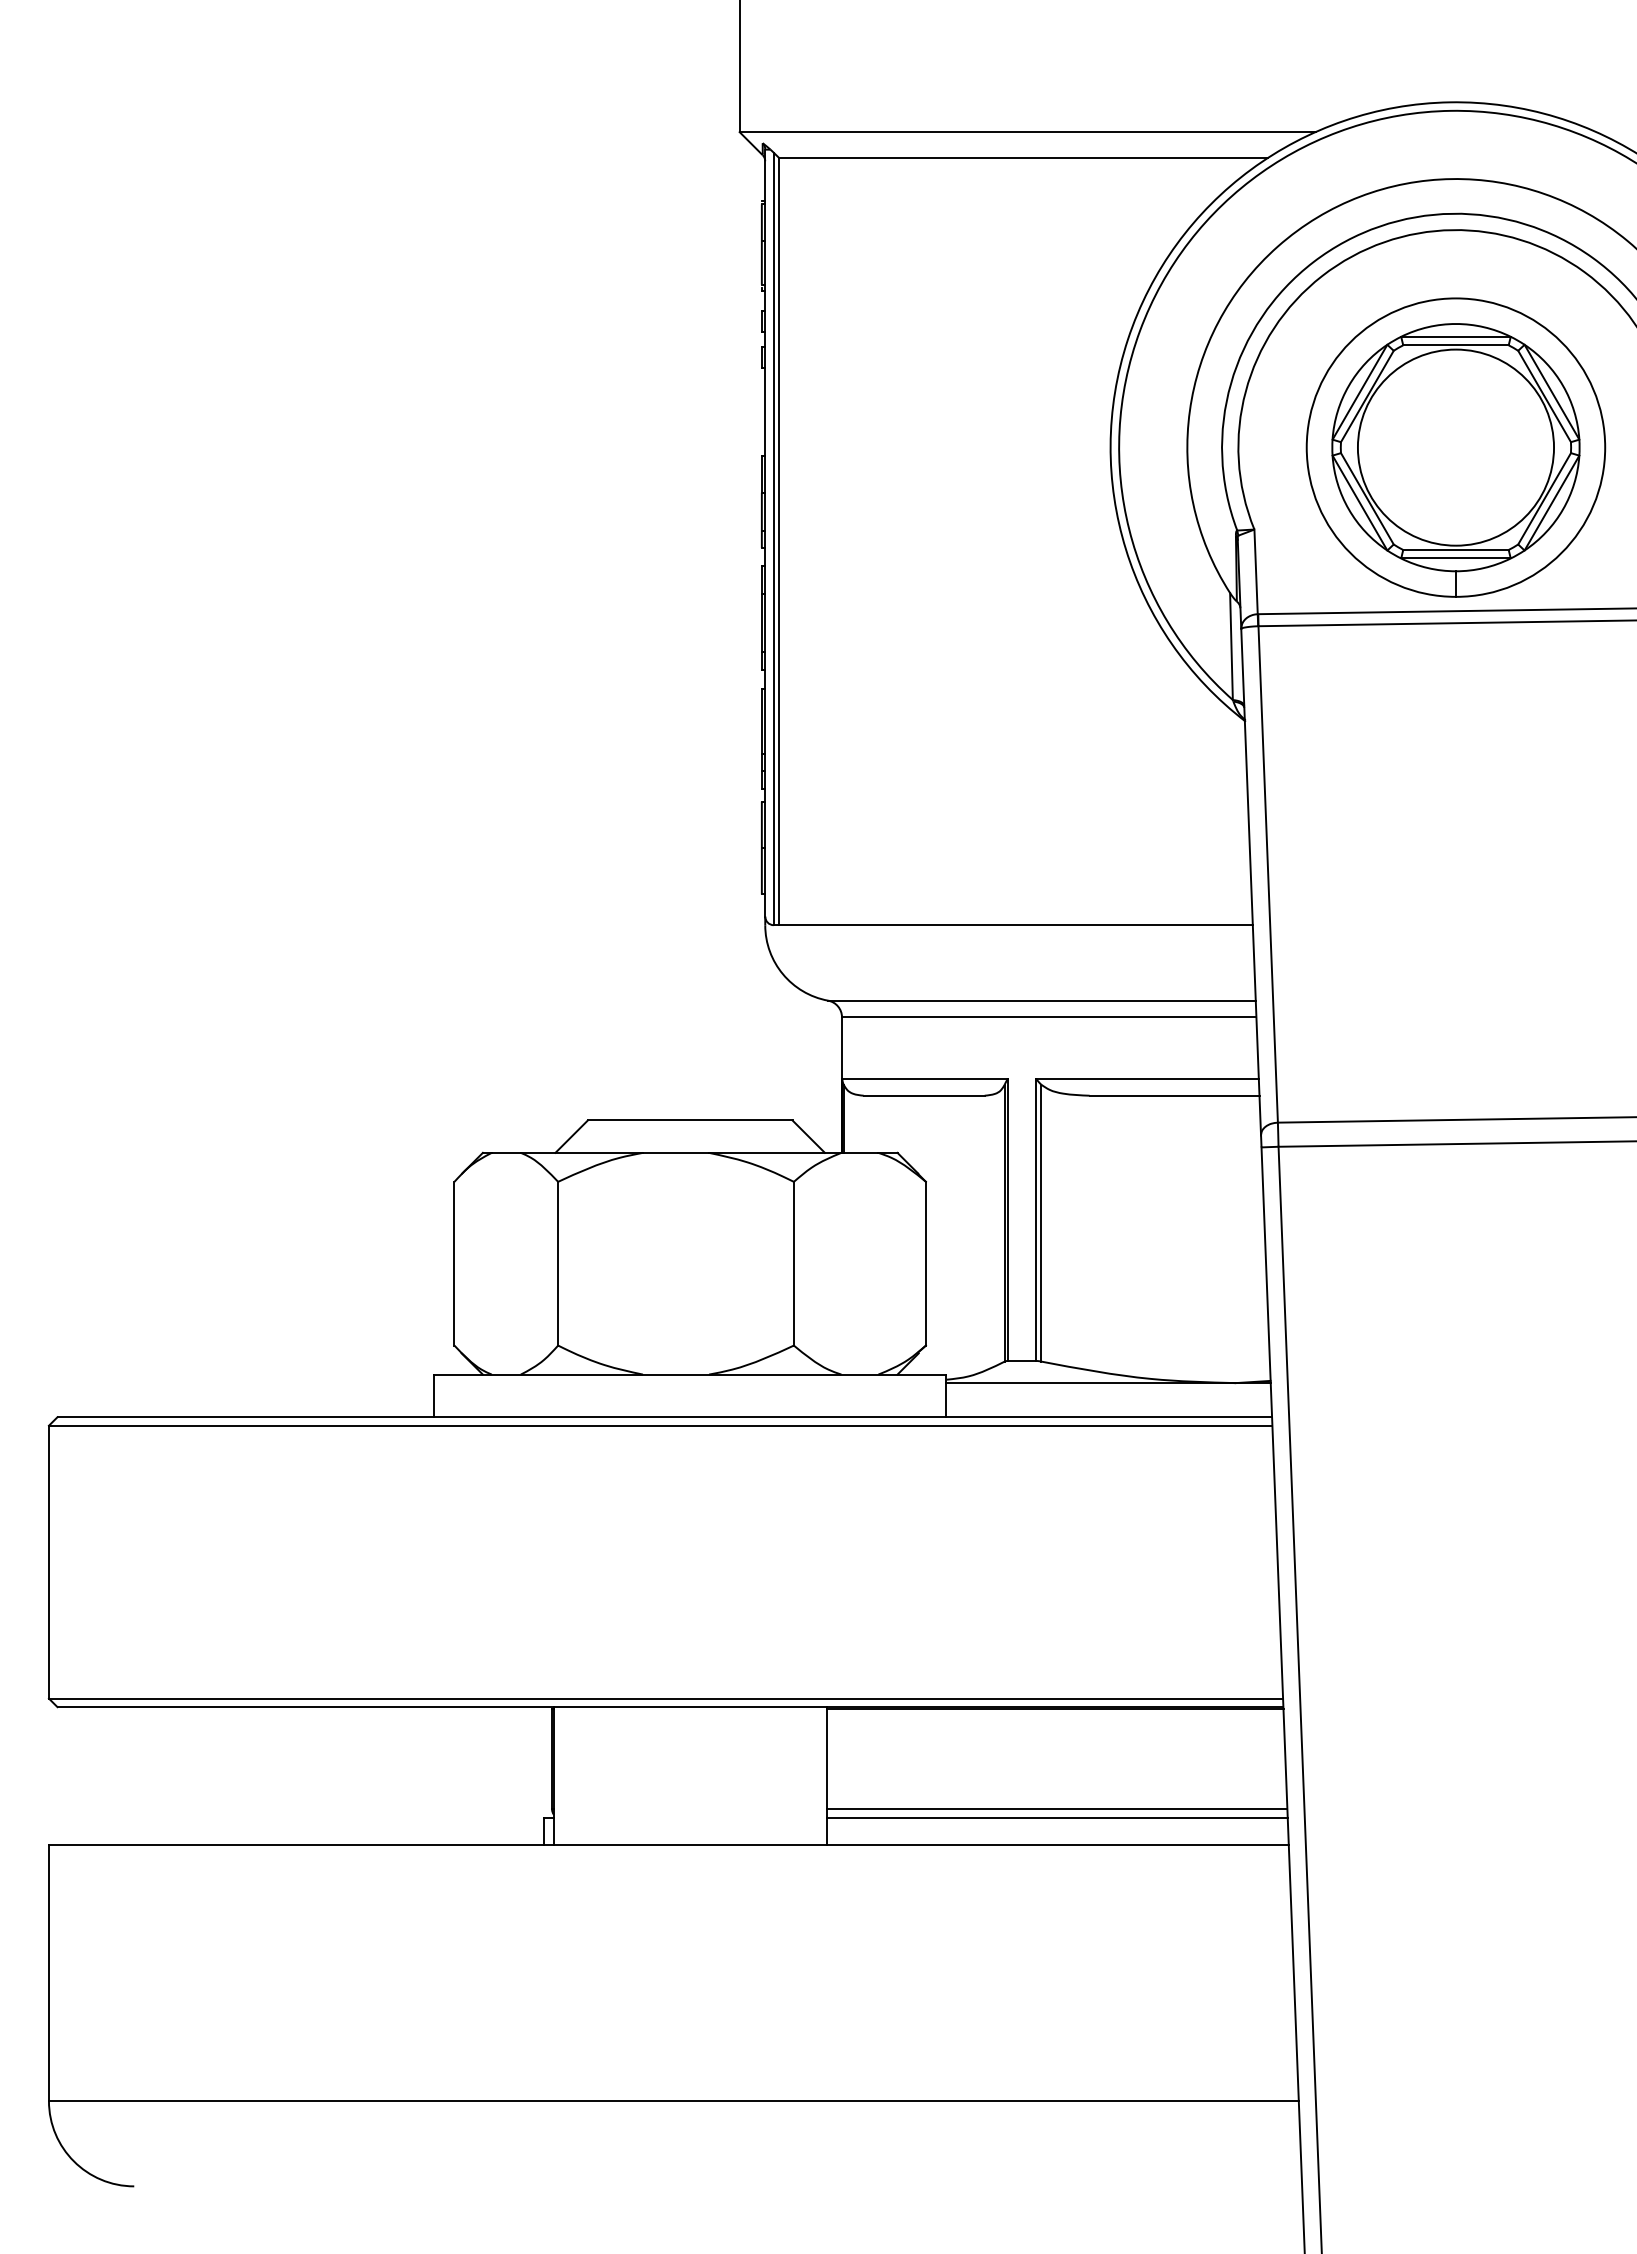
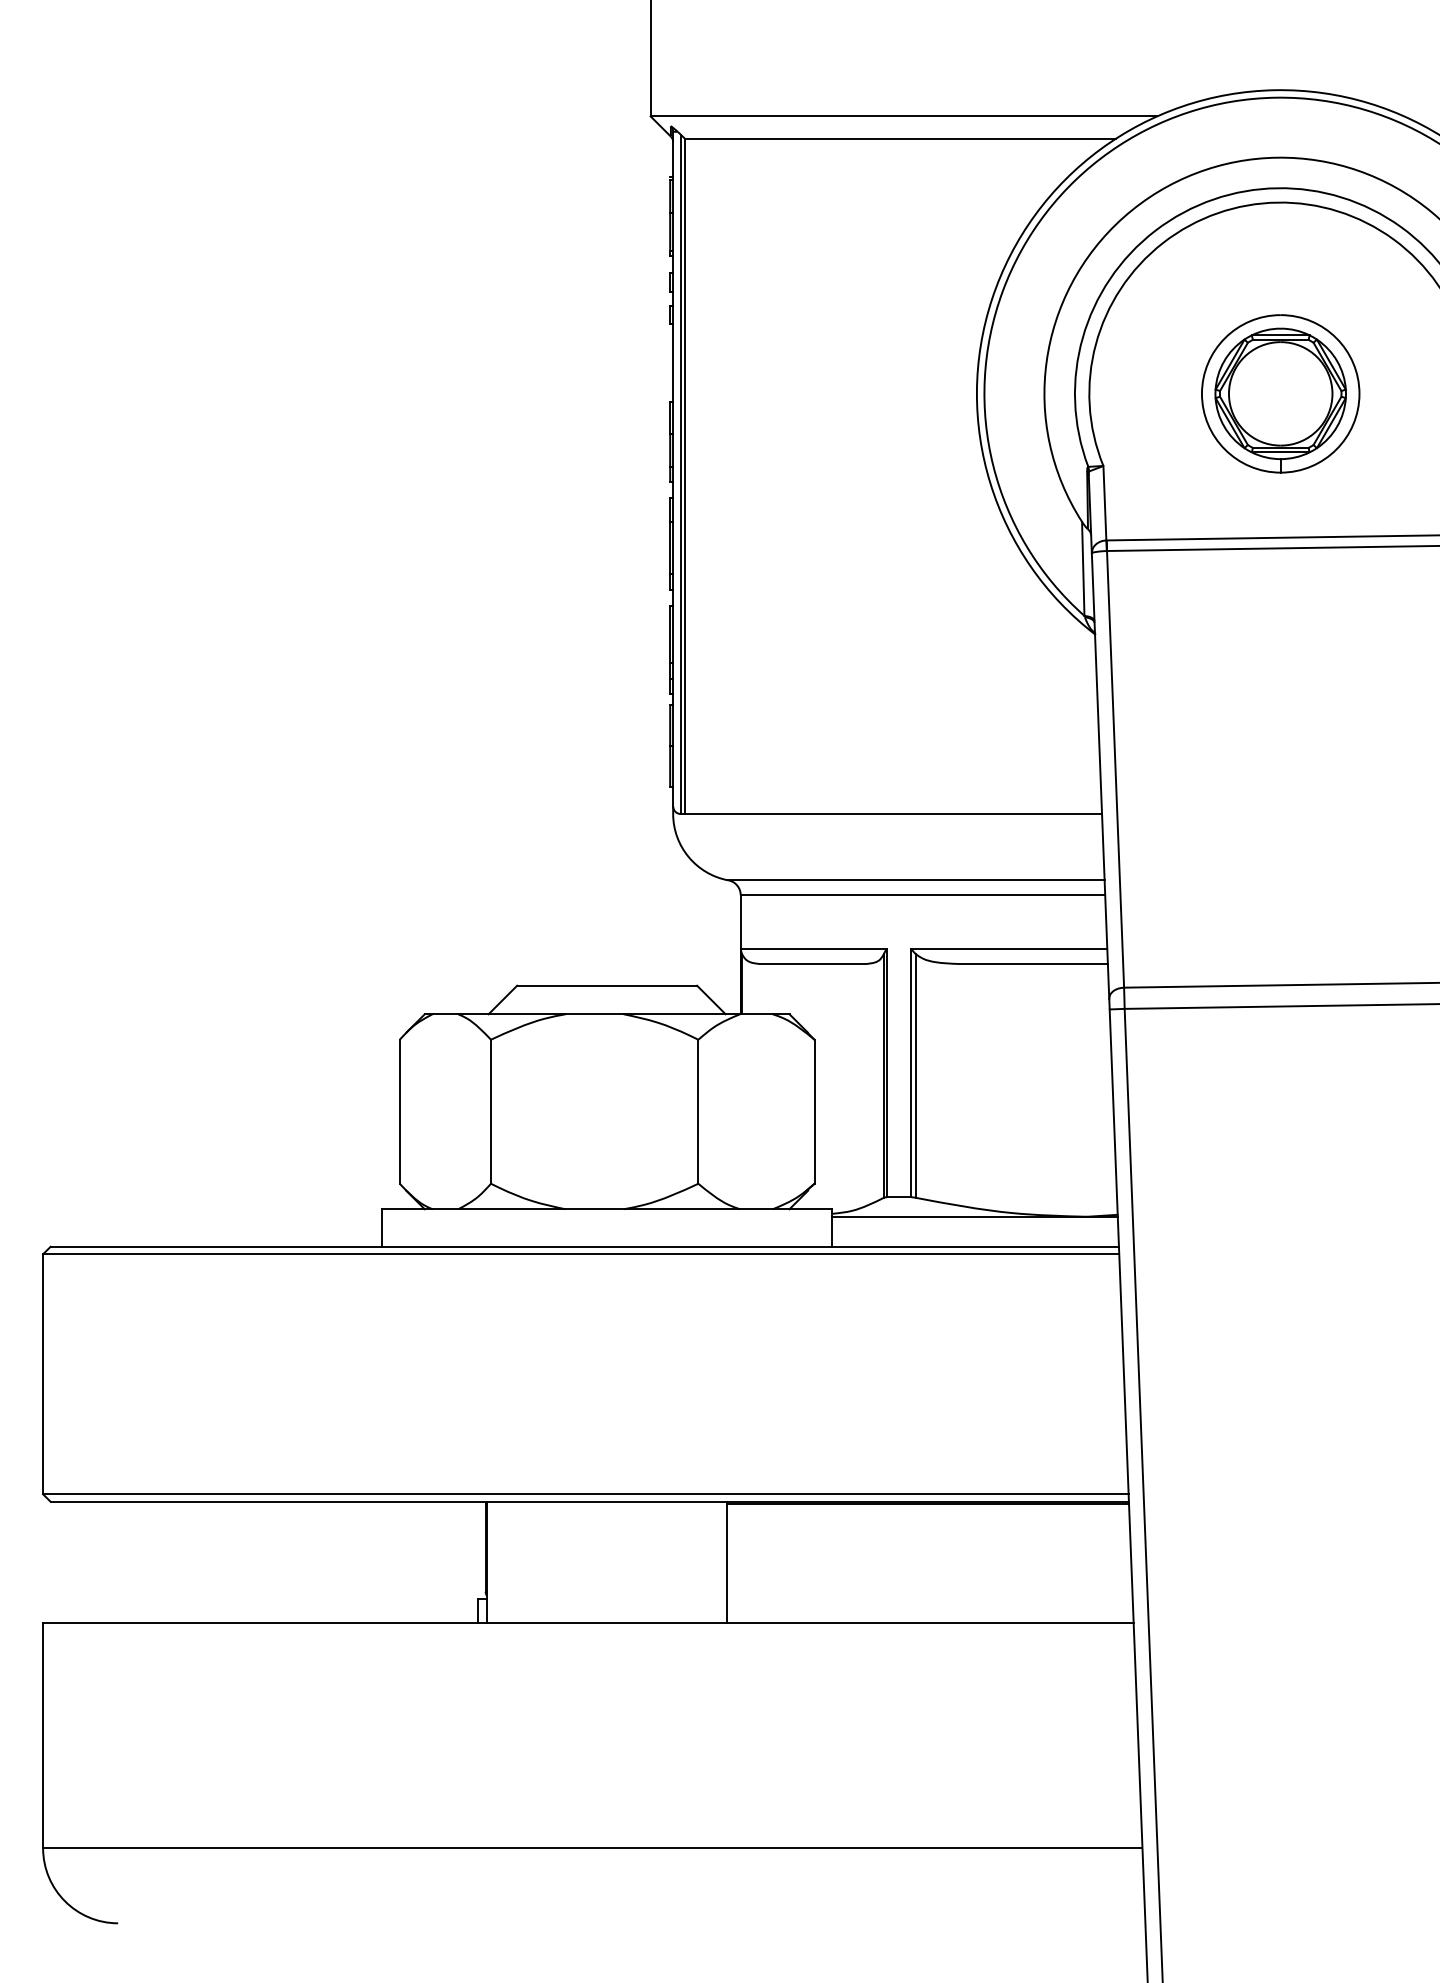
part: (1455, 447) -> (1280, 393), size x0.6
line: (1056, 1809) -> (929, 1591), removed
line: (1056, 1817) -> (929, 1598), removed

